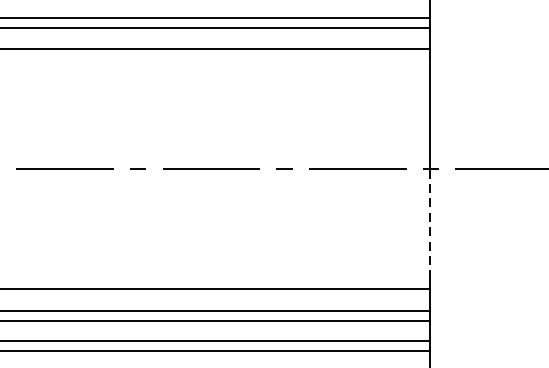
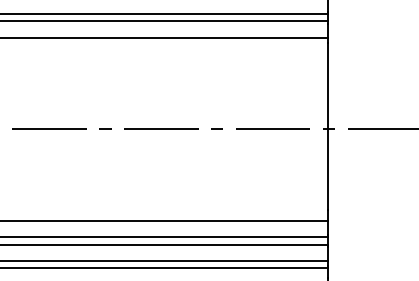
line: (430, 221) -> (328, 169), dashed -> solid

